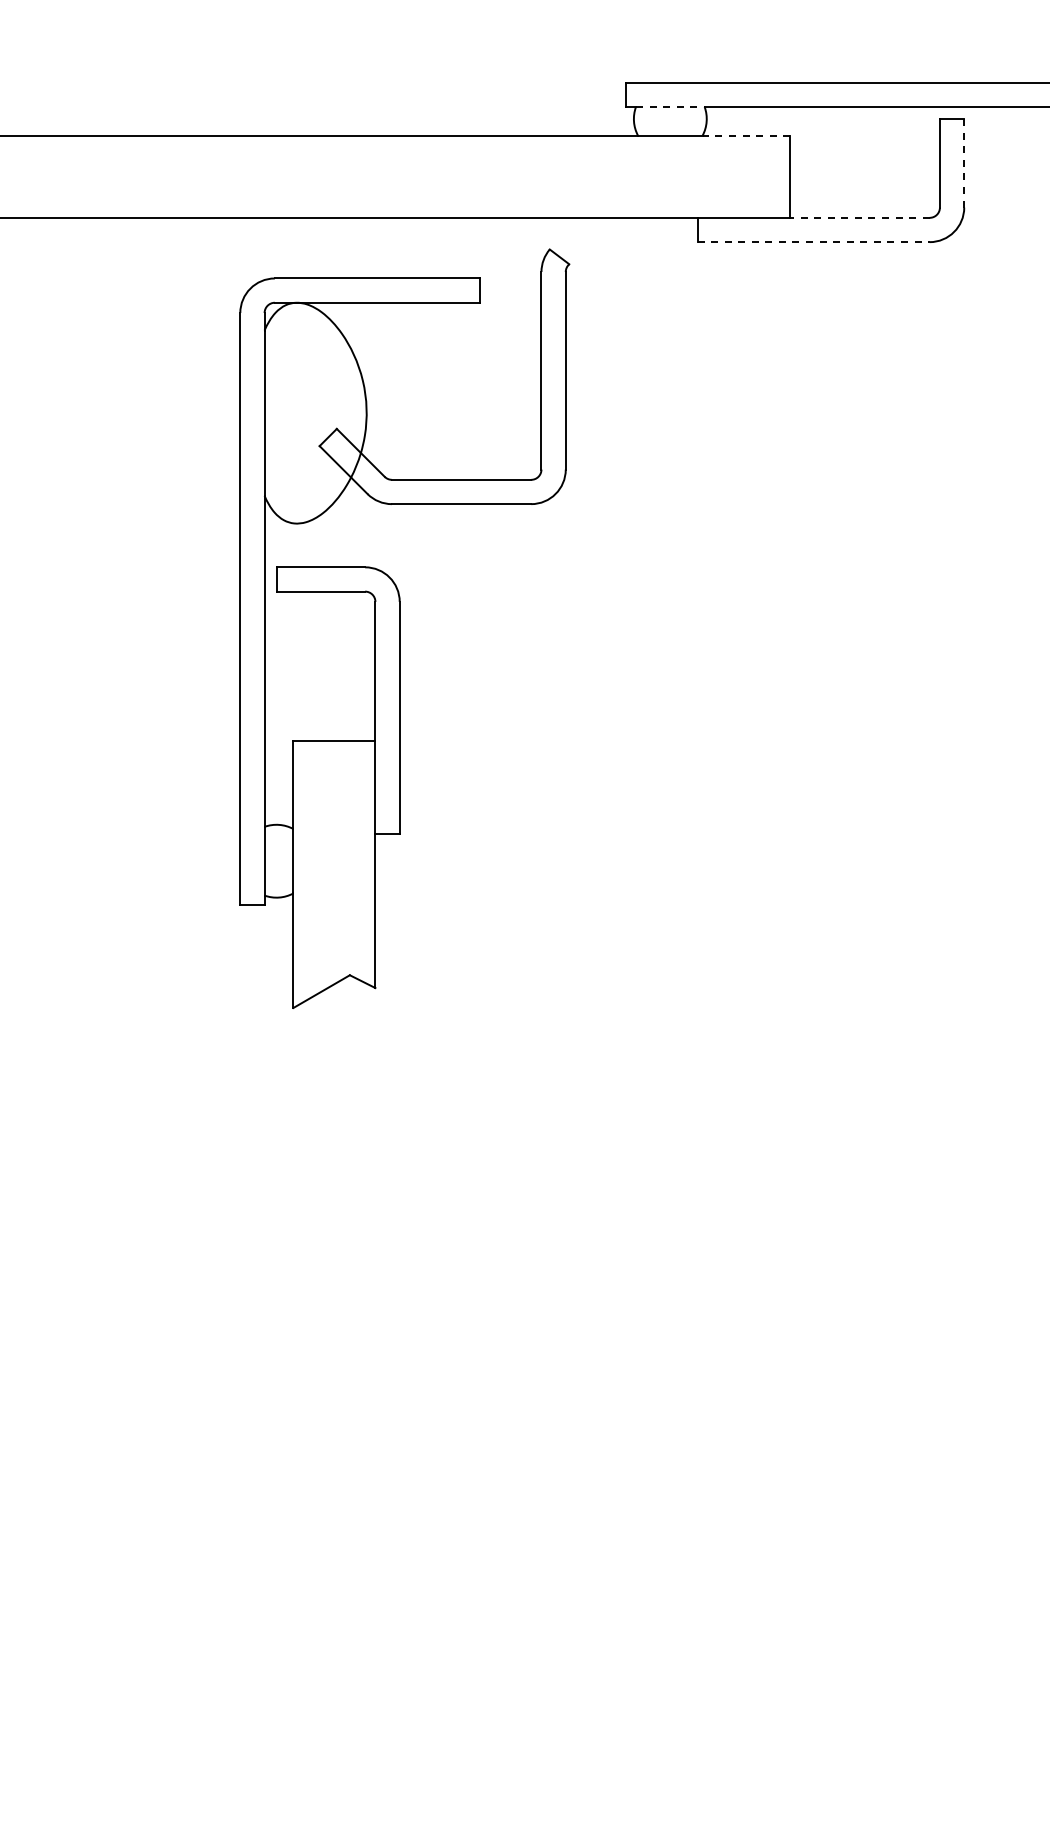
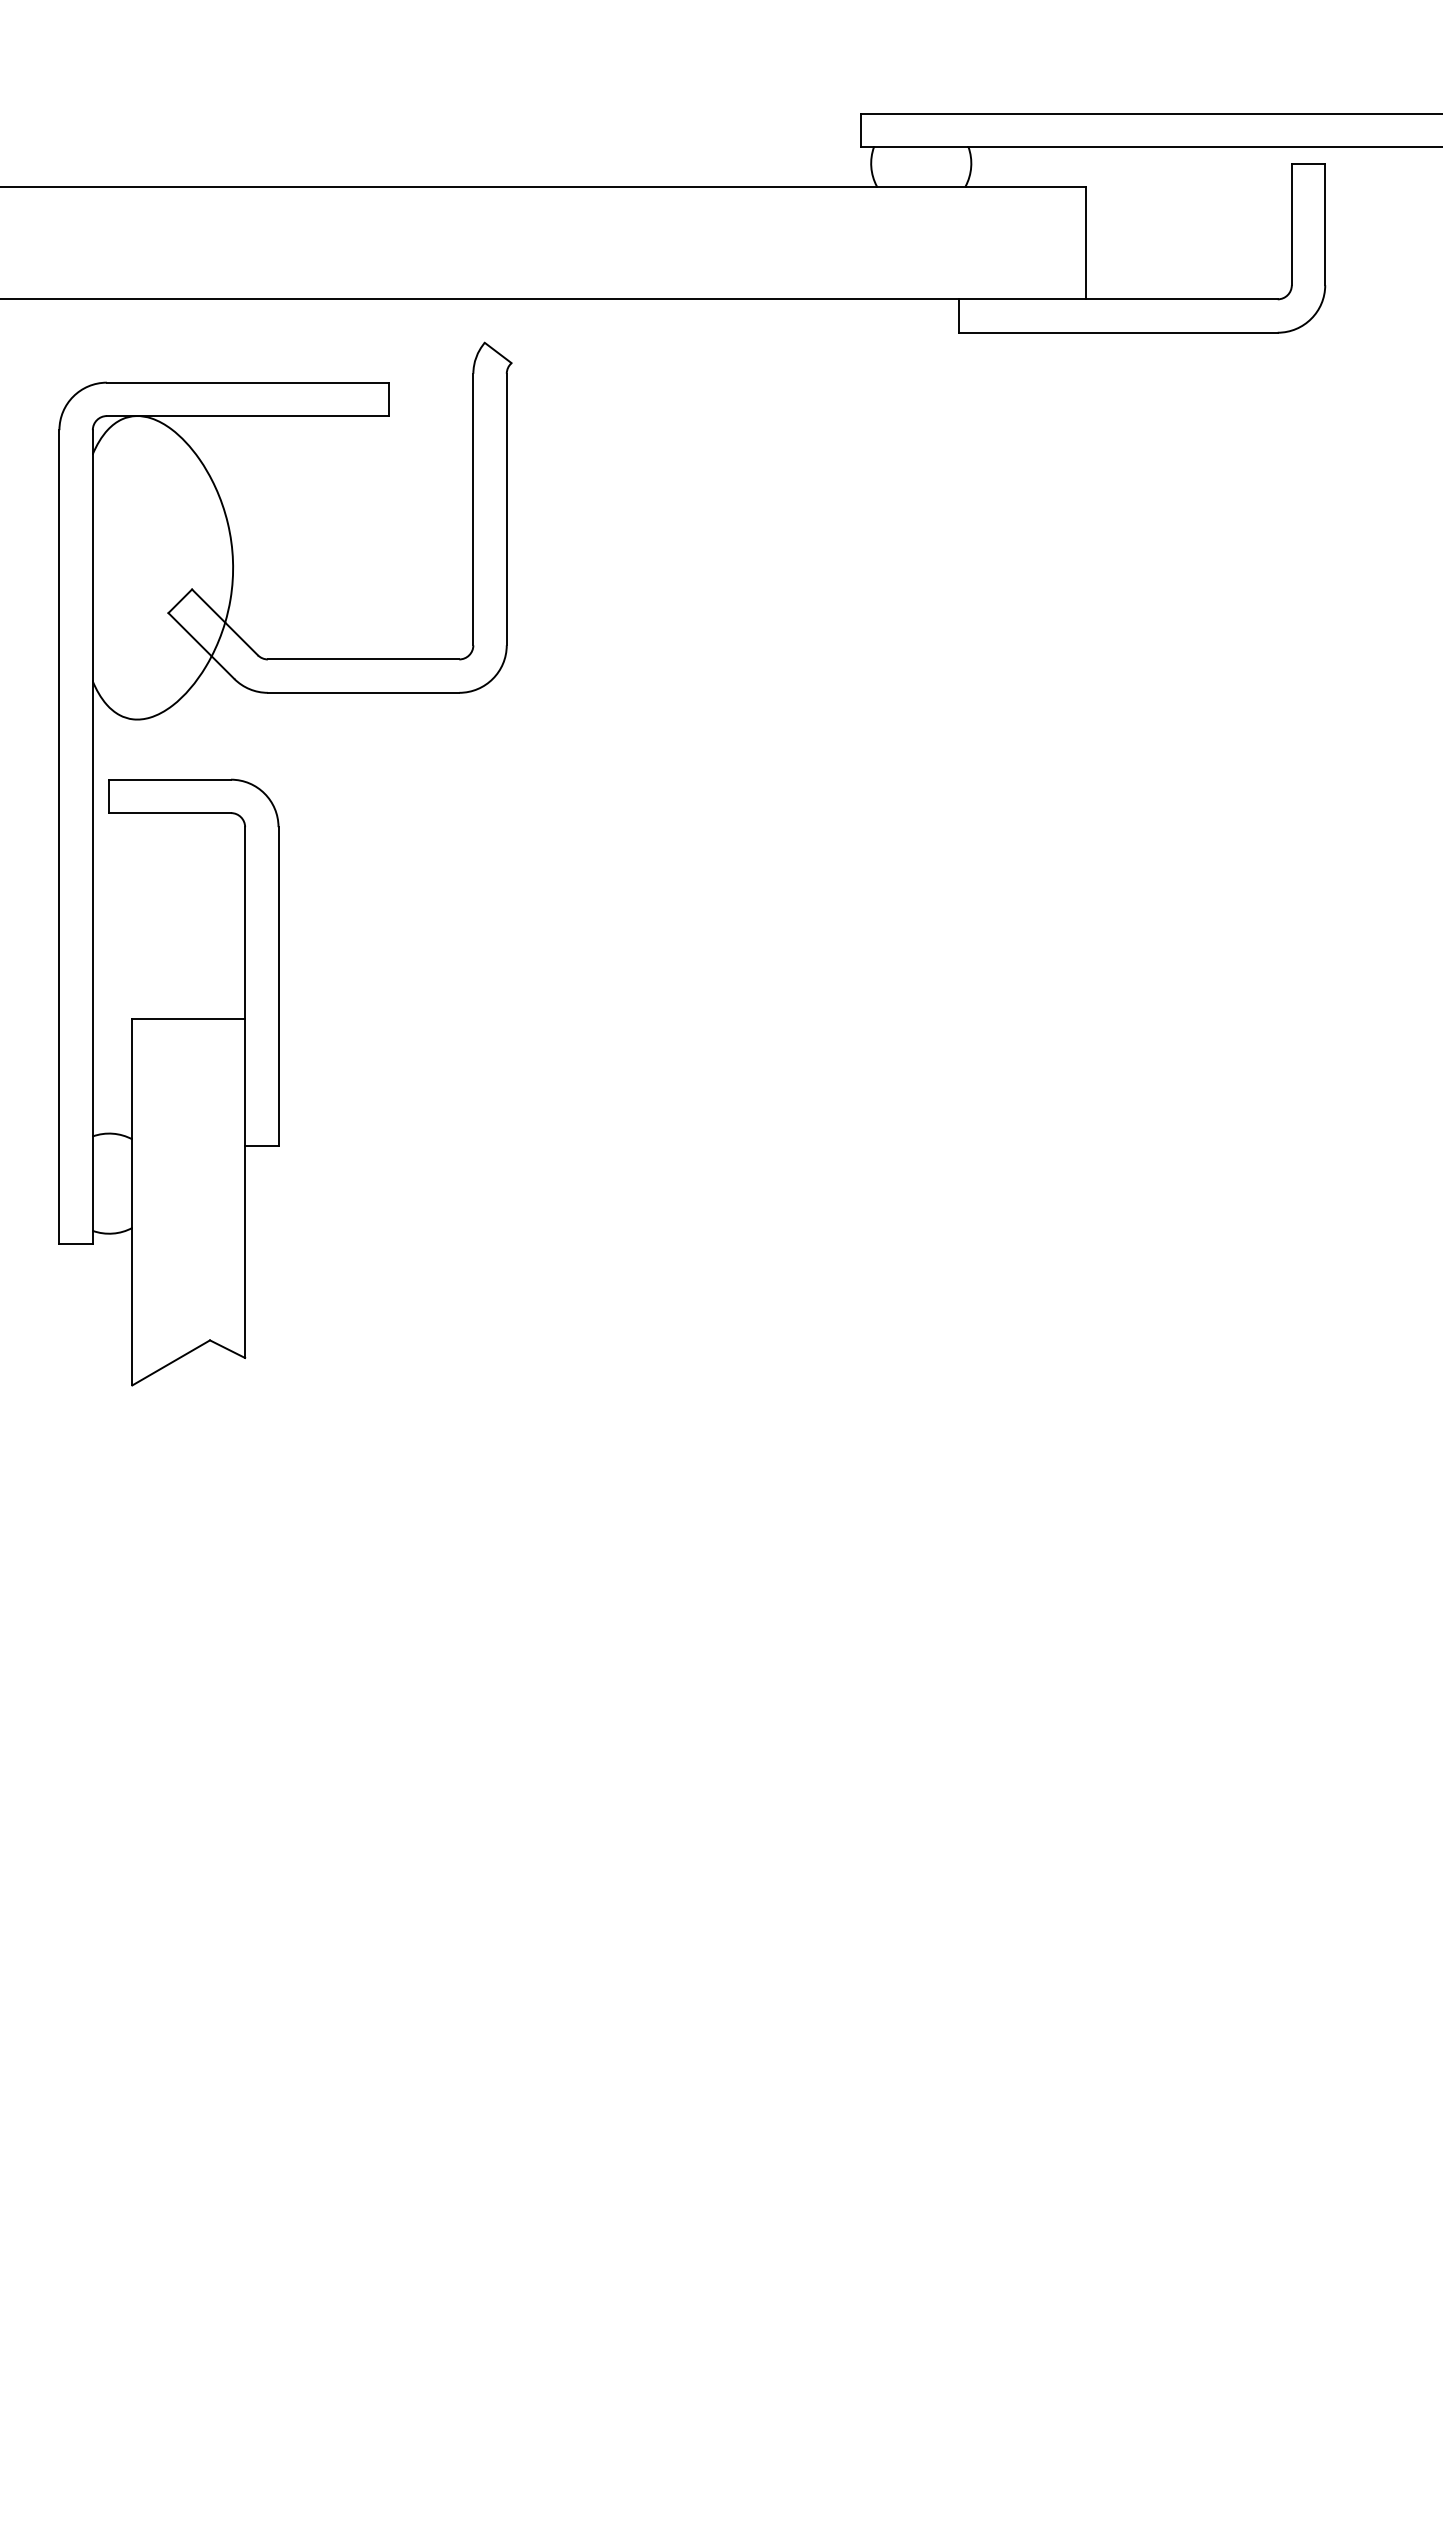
line: (670, 107) -> (921, 147), dashed -> solid
line: (746, 135) -> (1025, 186), dashed -> solid
line: (964, 162) -> (1325, 223), dashed -> solid
line: (859, 217) -> (1181, 298), dashed -> solid
line: (814, 242) -> (1119, 333), dashed -> solid
part: (404, 628) -> (285, 863), moved

